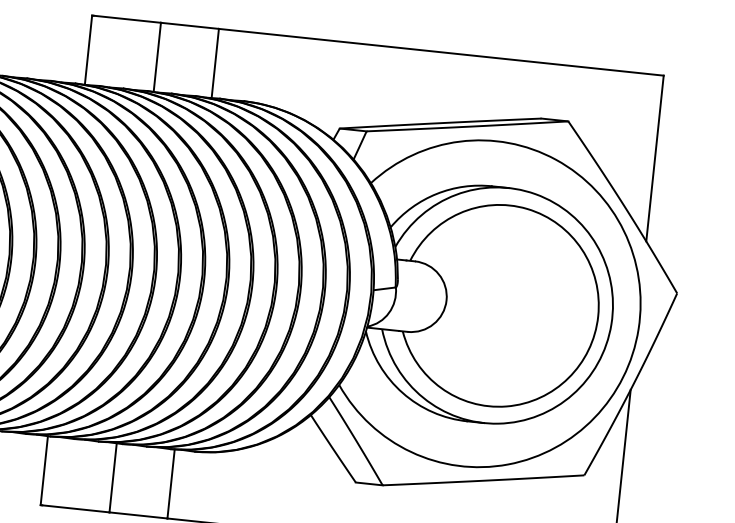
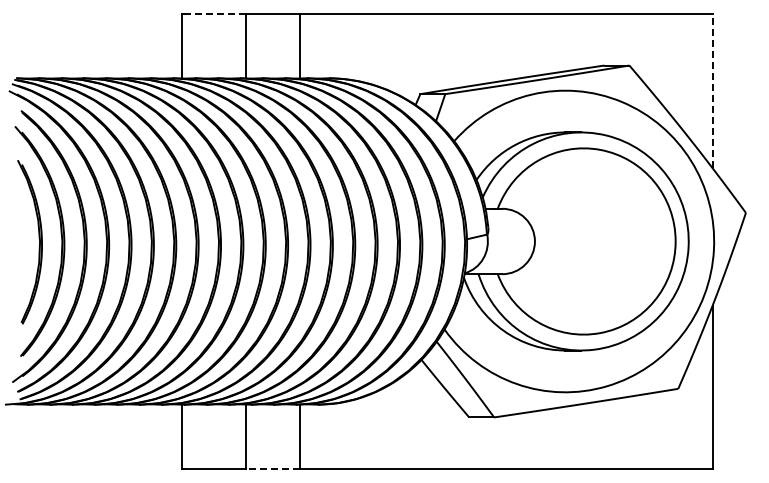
line: (126, 19) -> (214, 14), solid -> dashed
line: (654, 158) -> (712, 91), solid -> dashed
line: (137, 515) -> (272, 468), solid -> dashed

